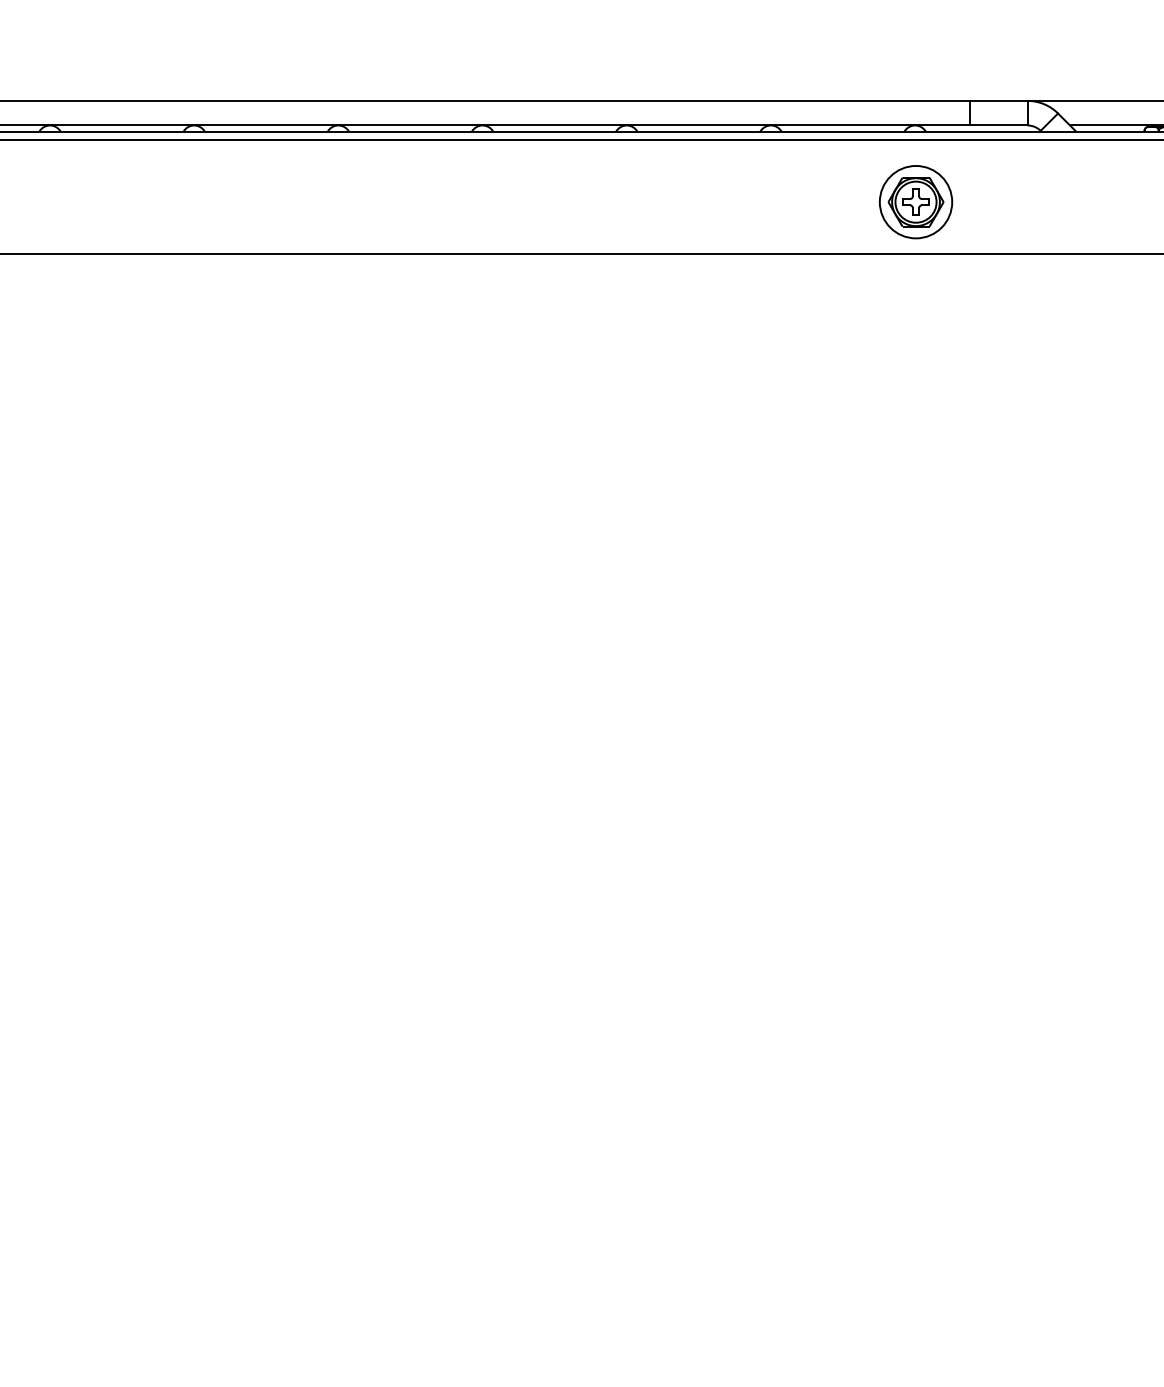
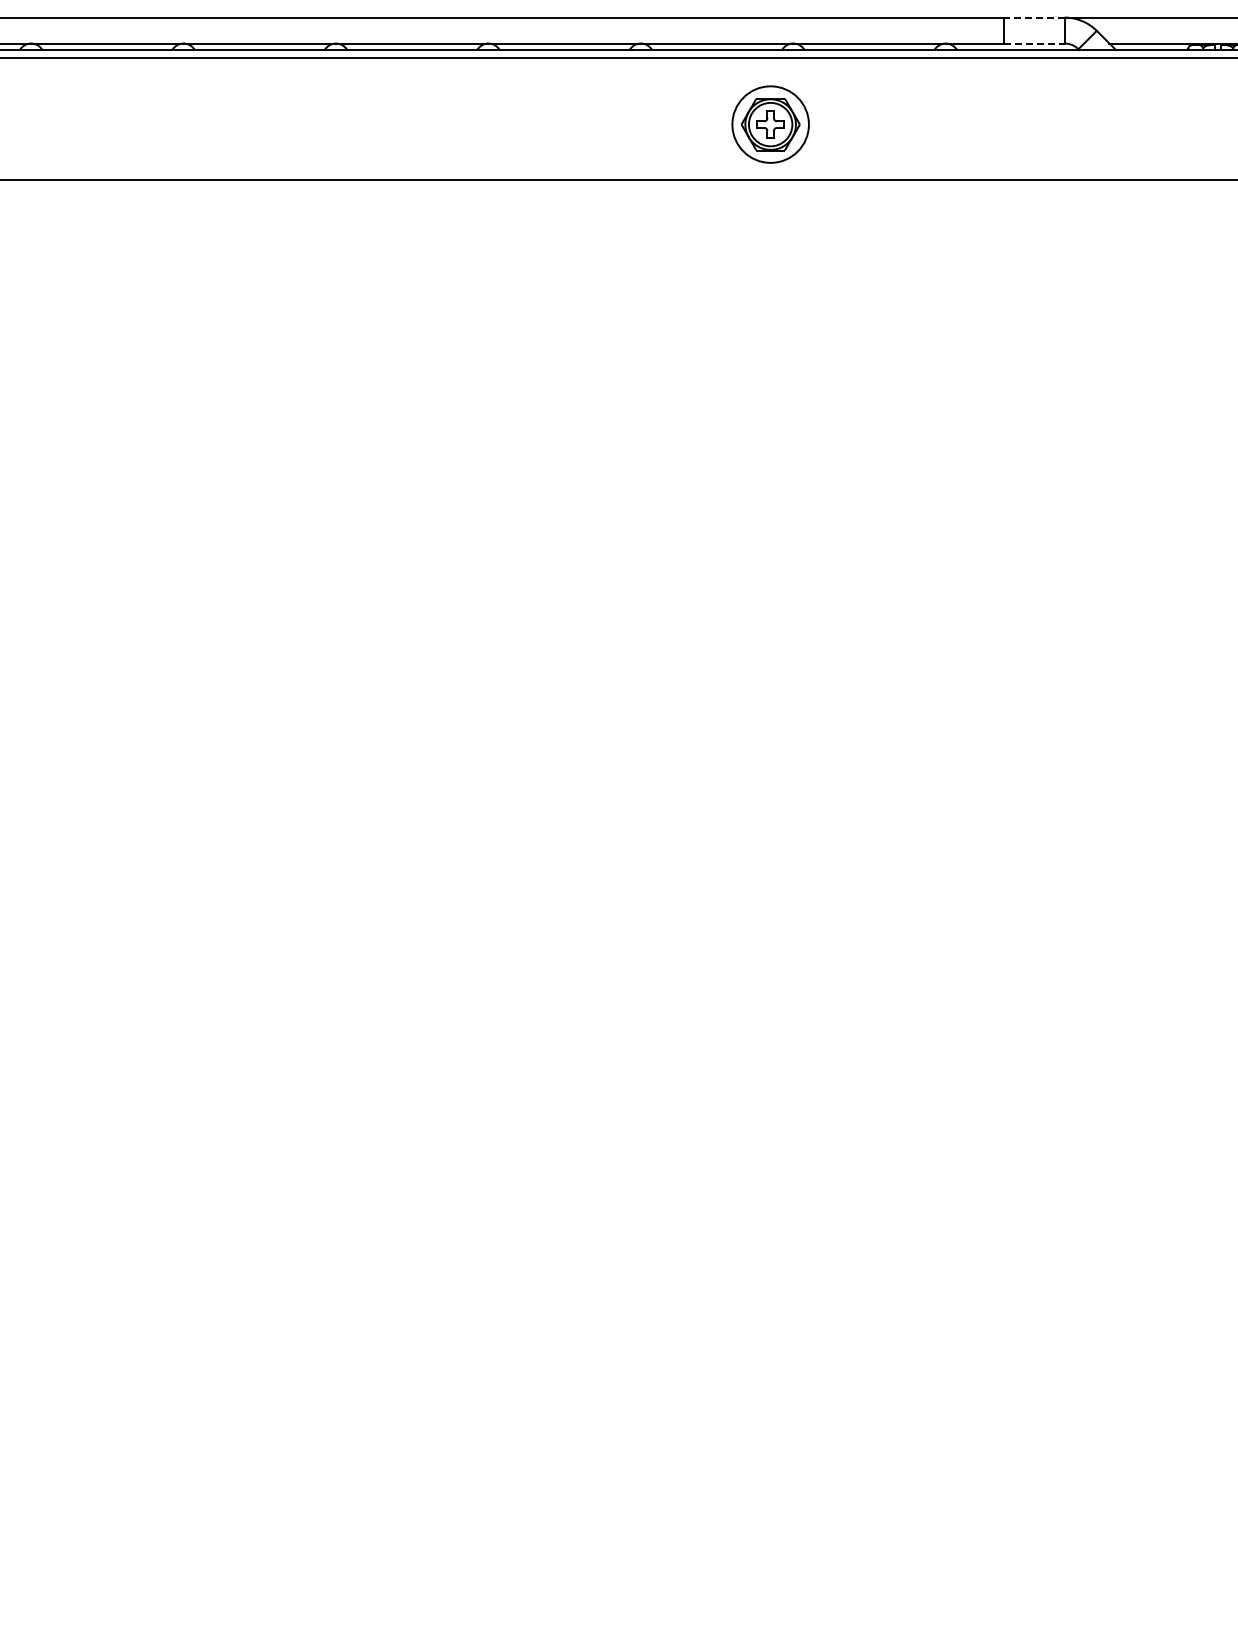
line: (998, 100) -> (1033, 17), solid -> dashed
line: (999, 125) -> (1034, 43), solid -> dashed
part: (915, 202) -> (770, 124), moved

